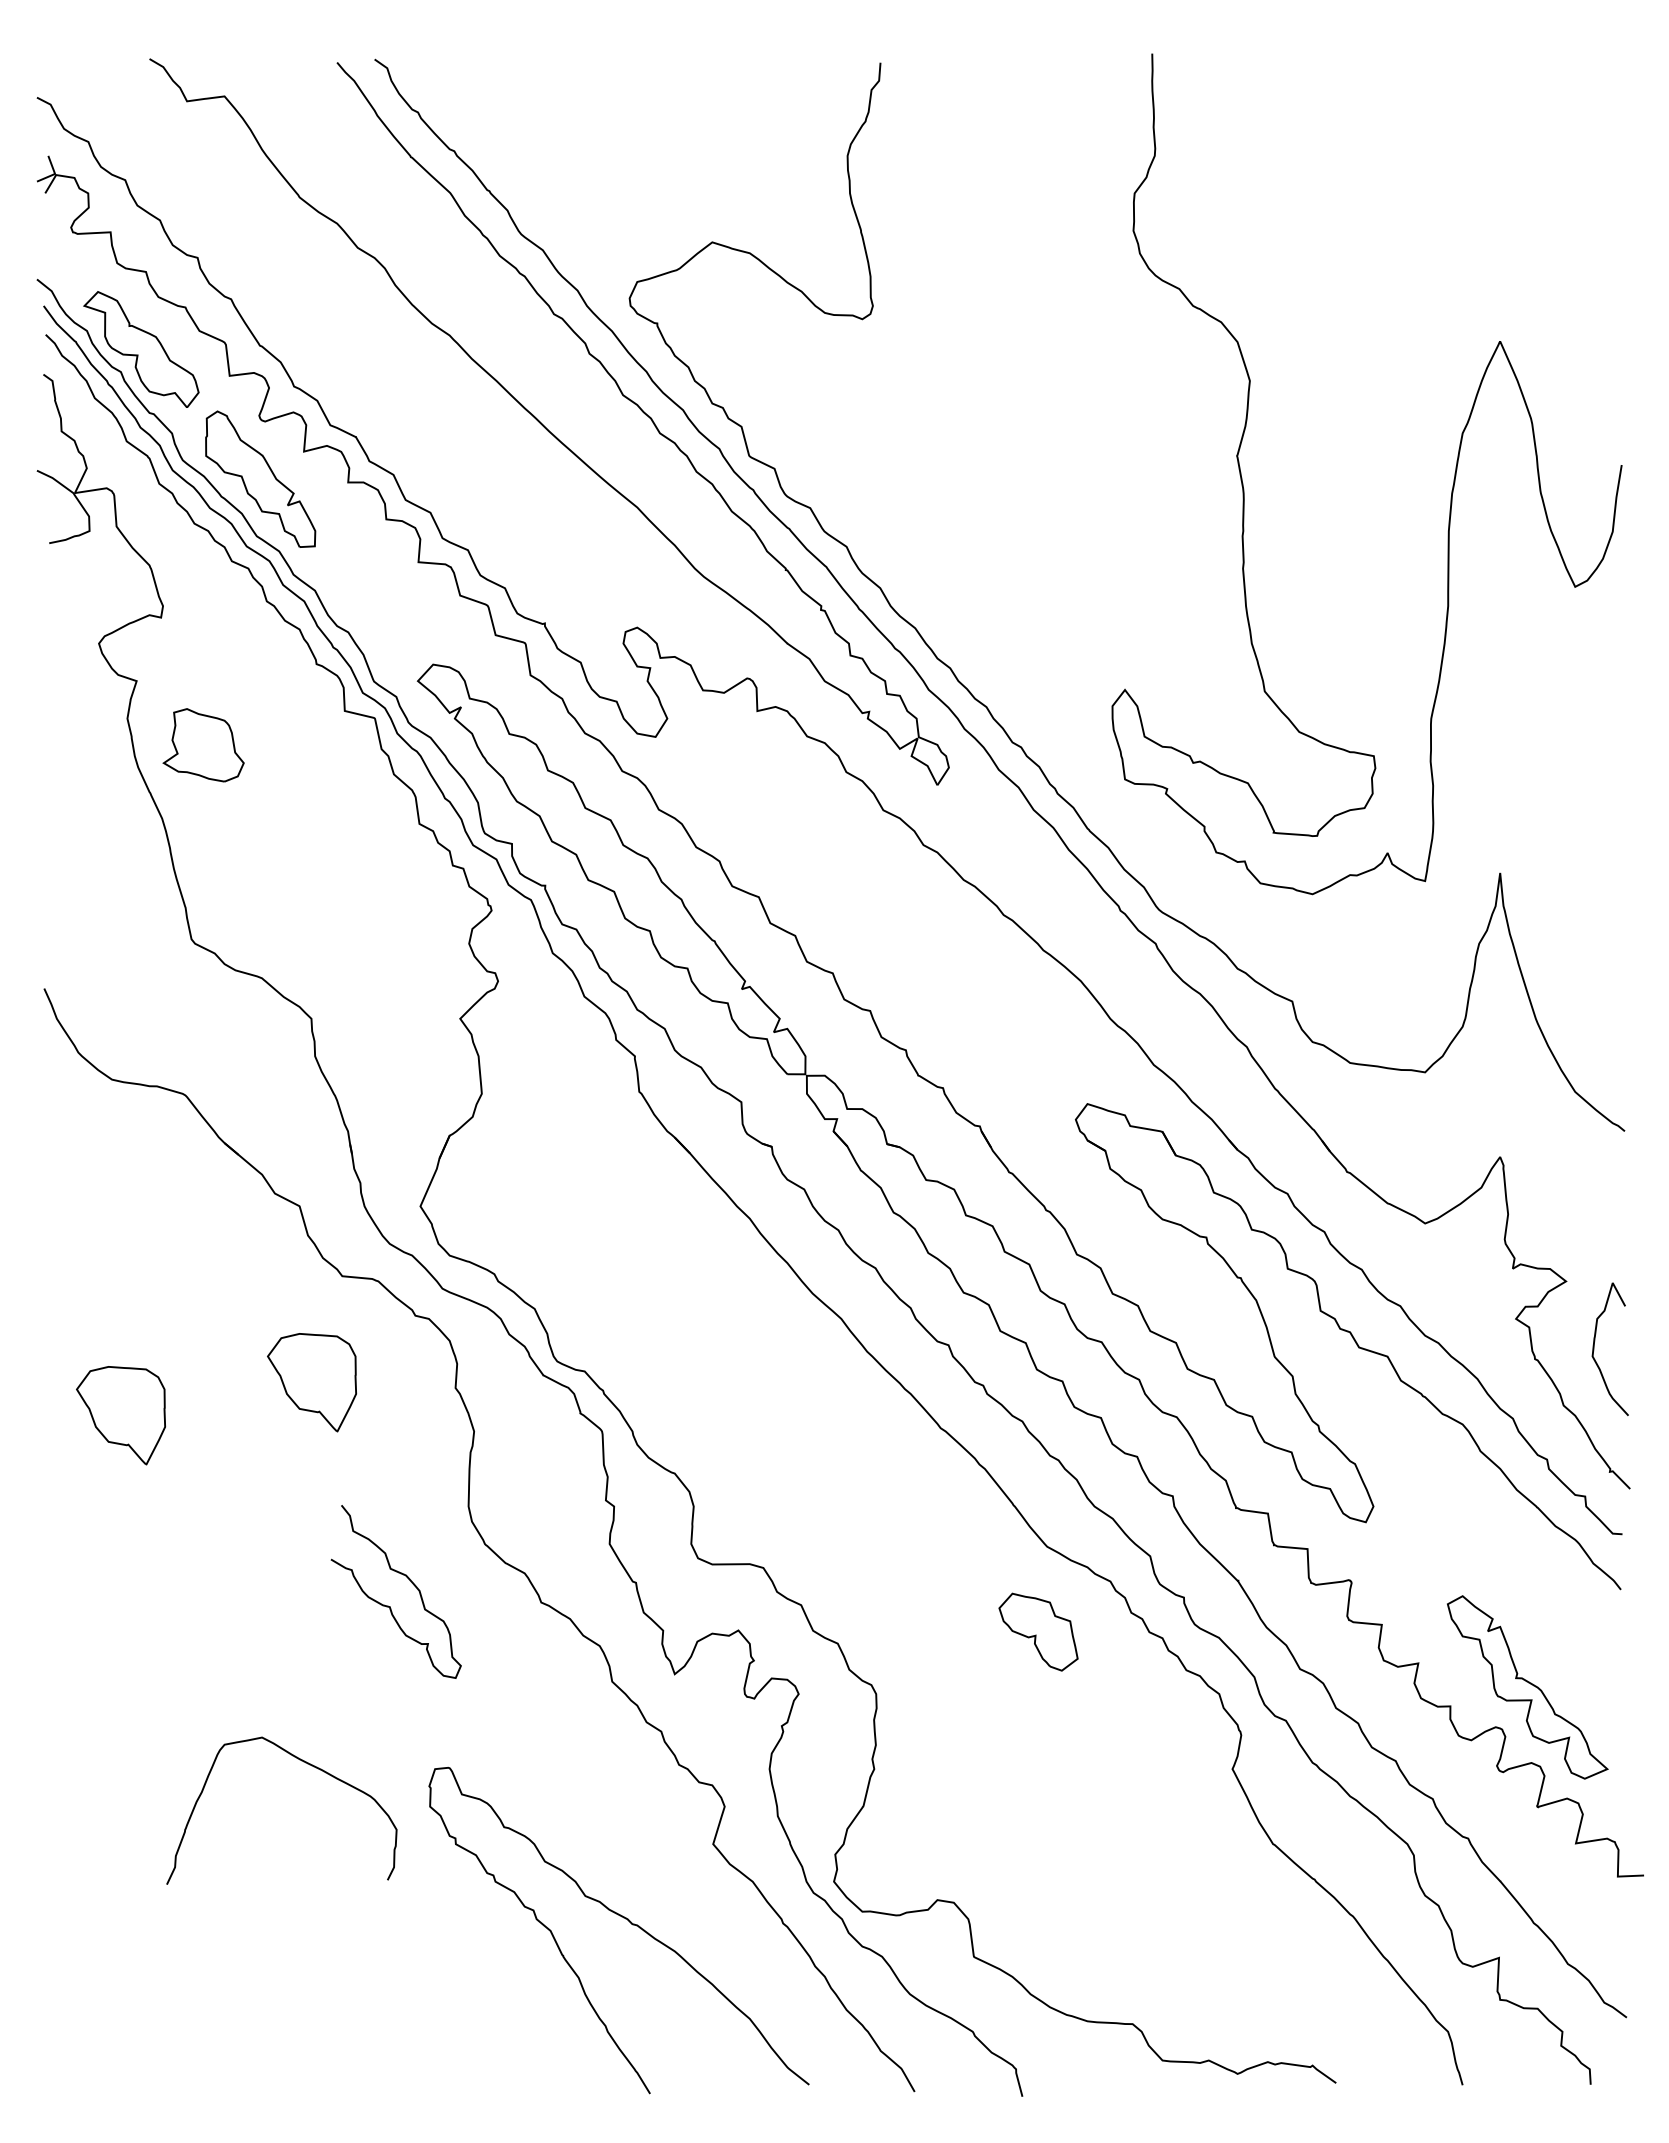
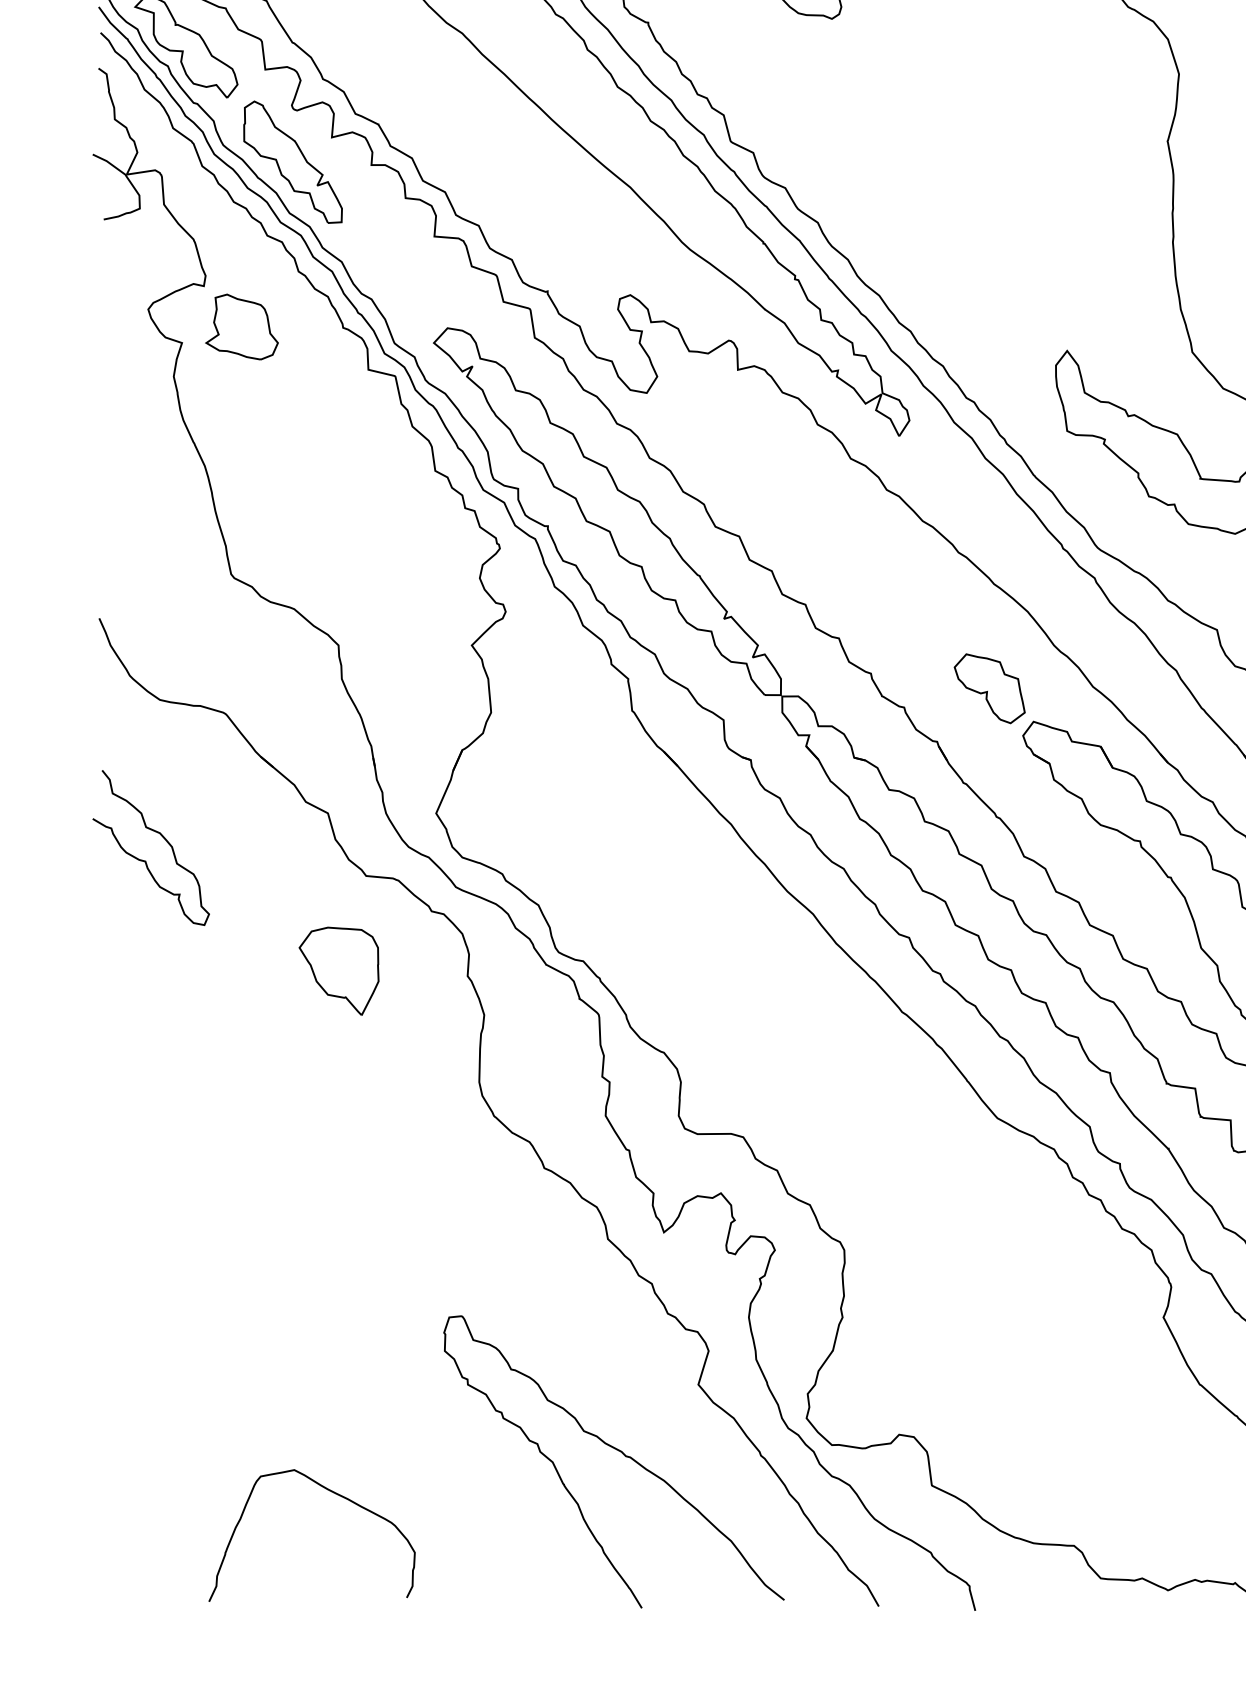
part: (203, 745) -> (241, 327), moved
part: (120, 1415) -> (167, 1000), removed
curve: (388, 1605) -> (144, 860), moved
part: (1038, 1631) -> (989, 688), moved
curve: (305, 1763) -> (333, 1493), moved

